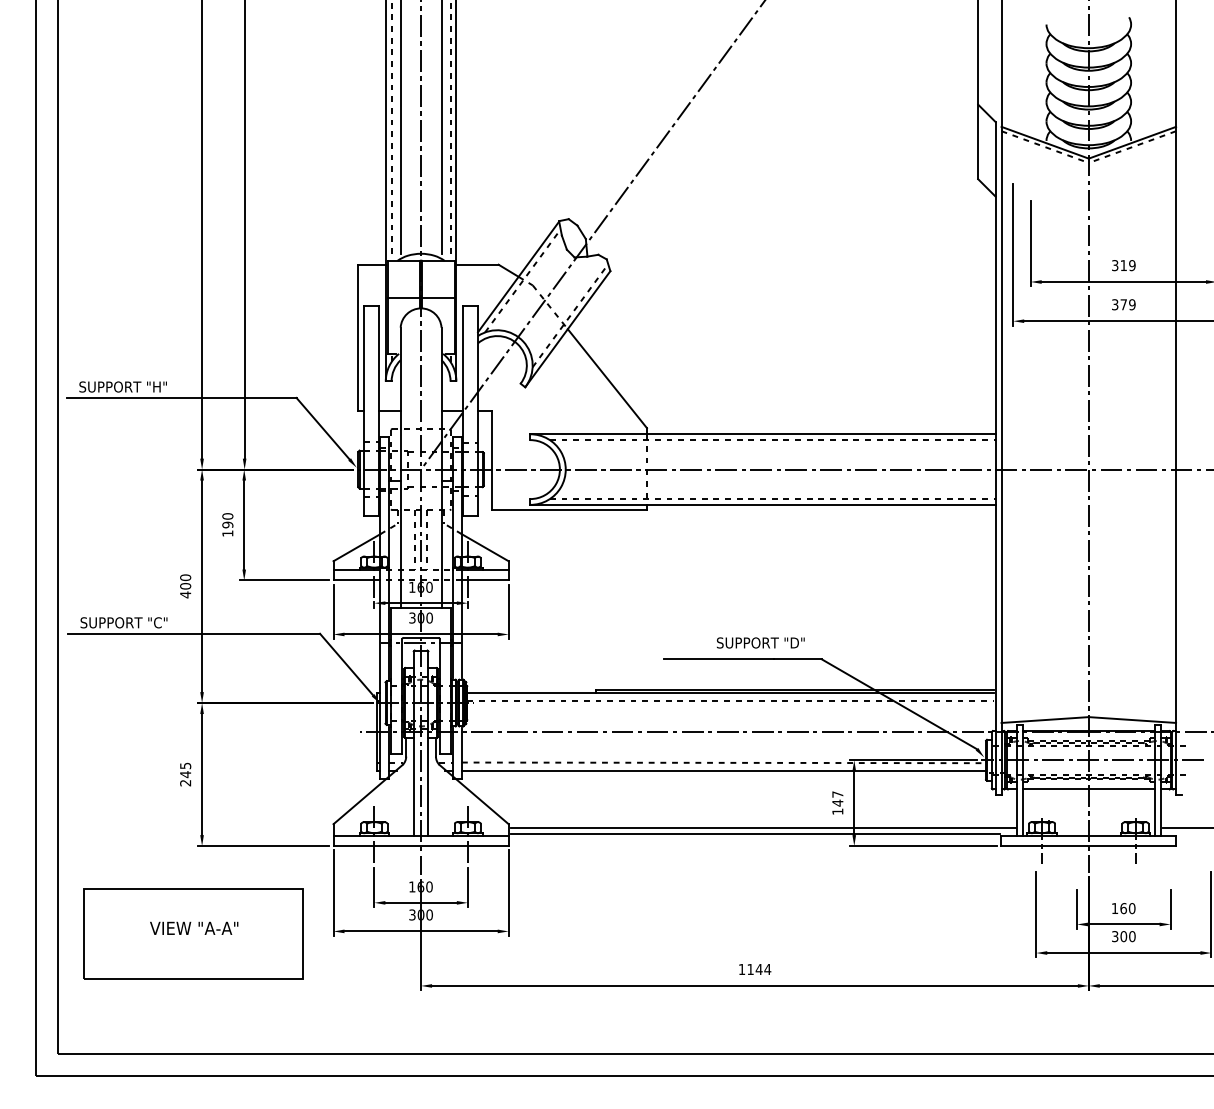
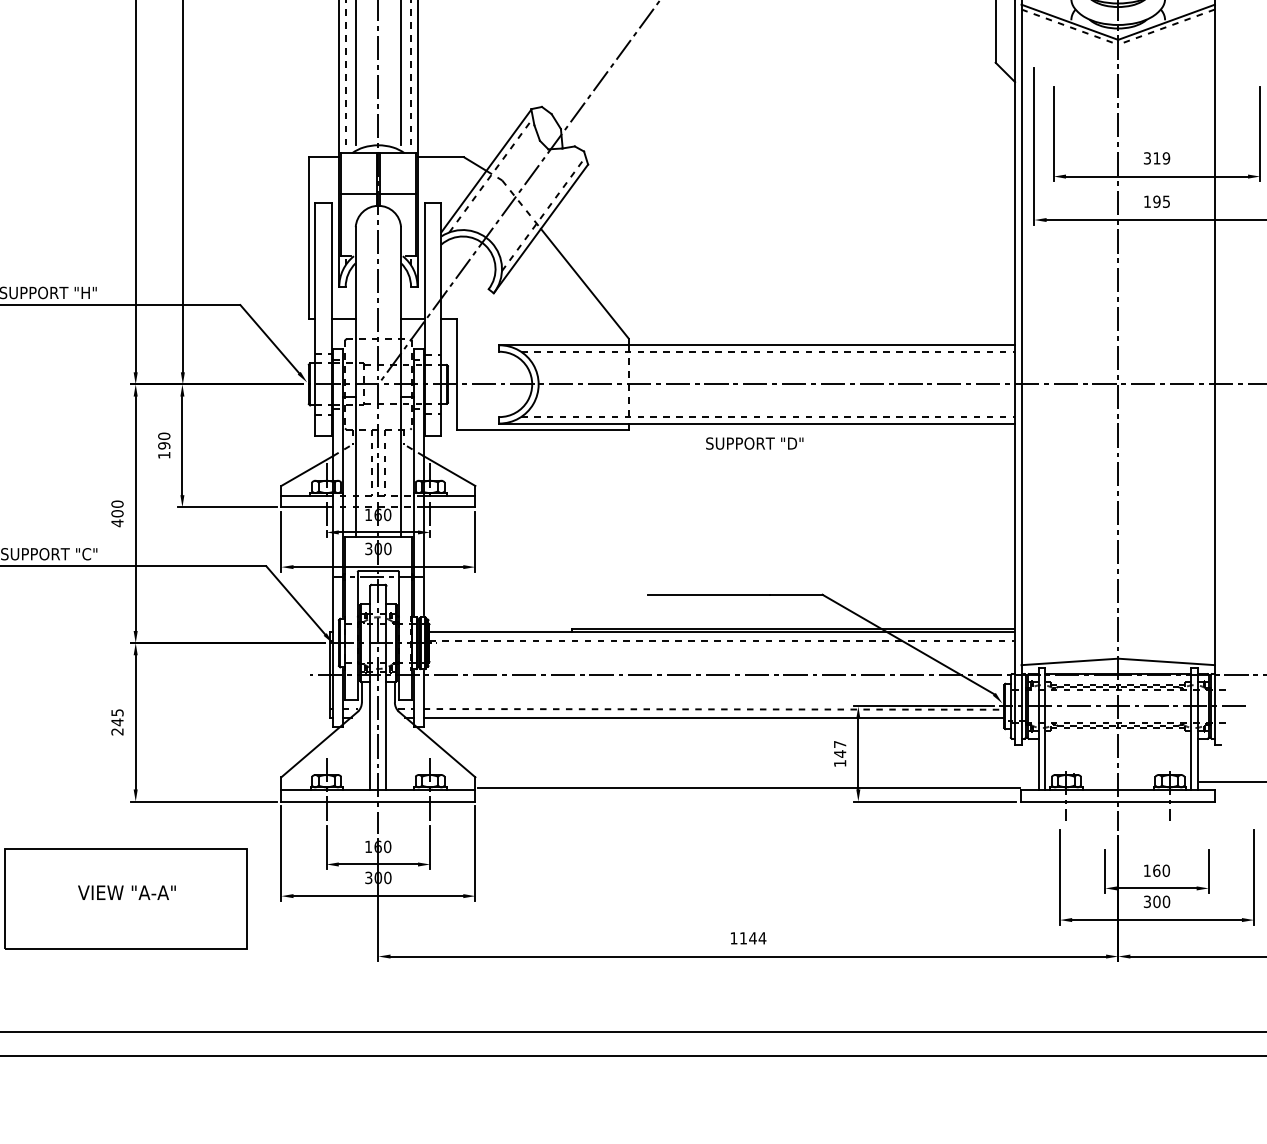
text: (1123, 304) -> (1156, 201), 379 -> 195
text: (760, 642) -> (754, 443), moved
line: (1088, 789) -> (1117, 738), removed
line: (763, 828) -> (757, 782), removed

